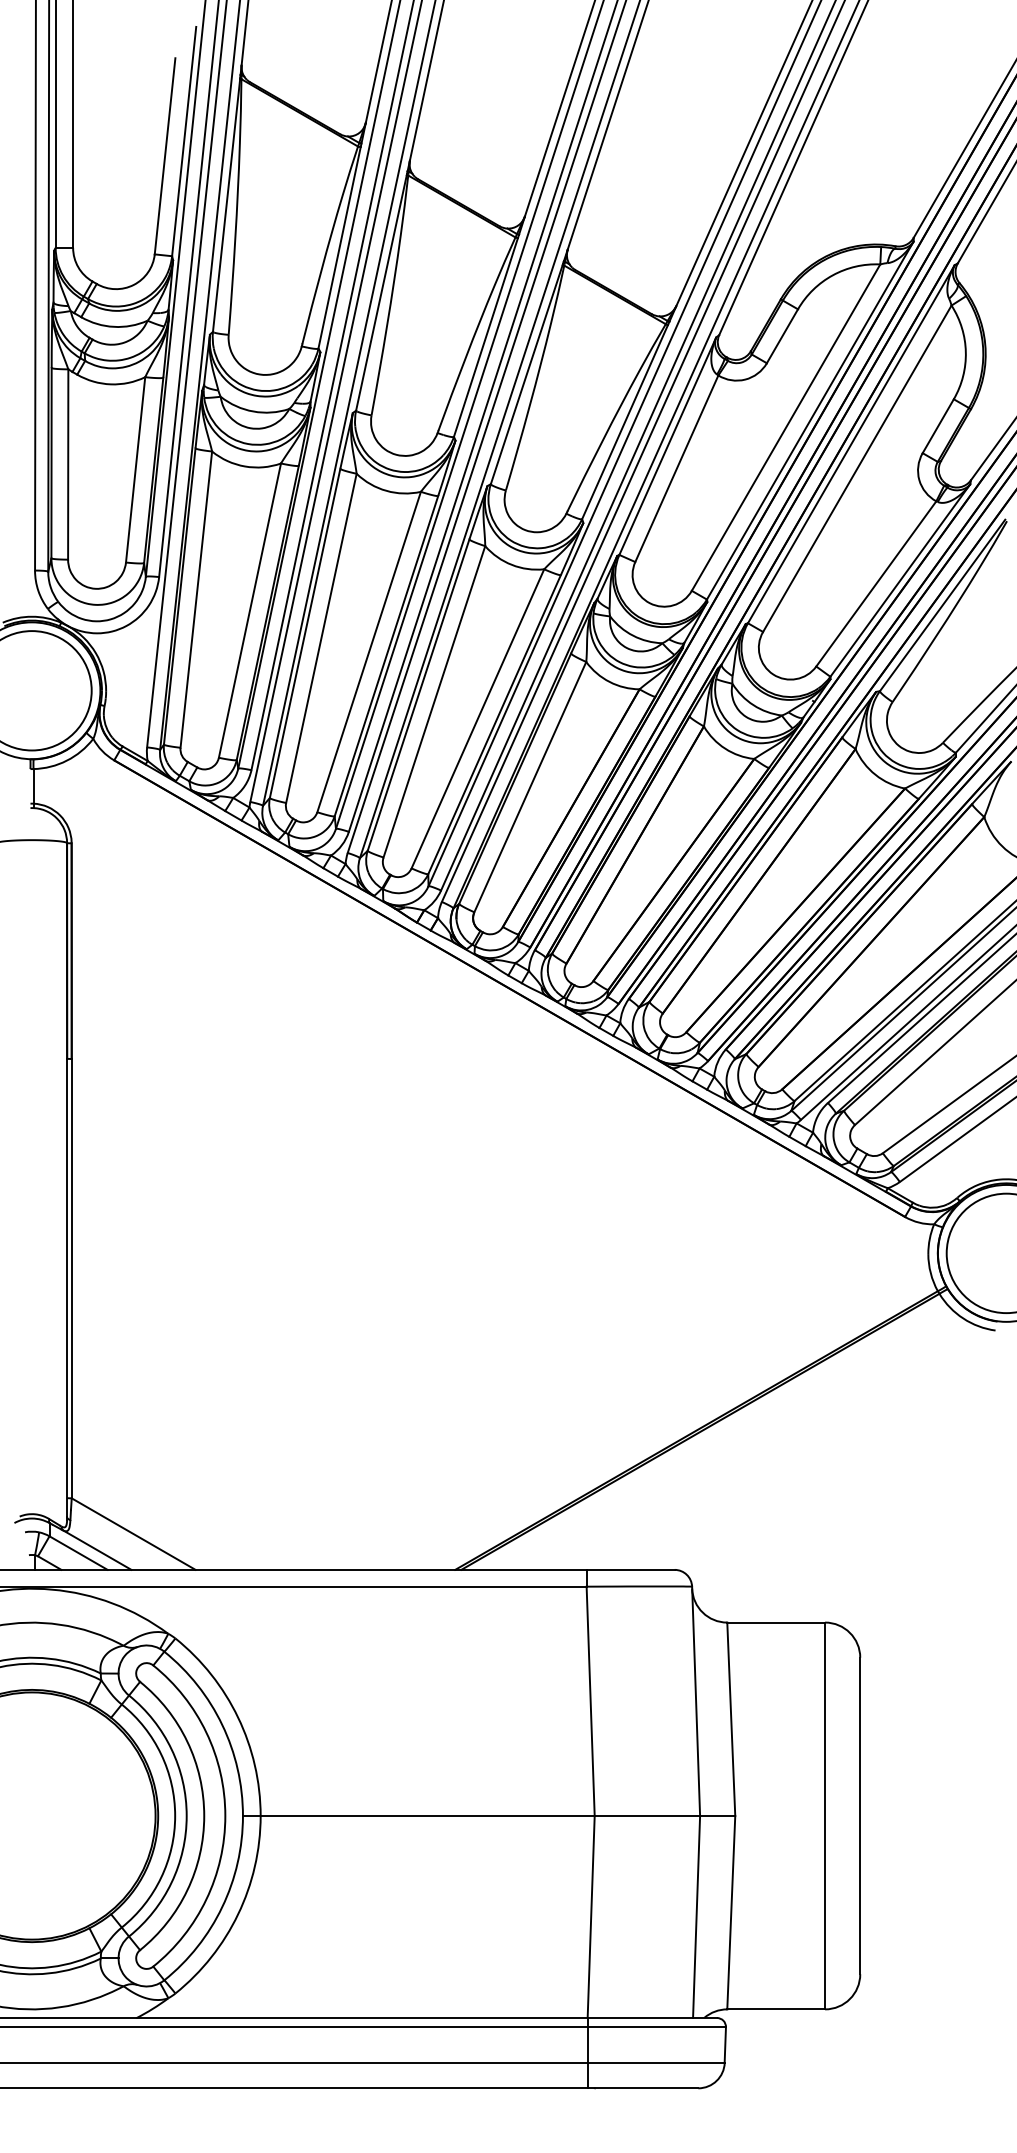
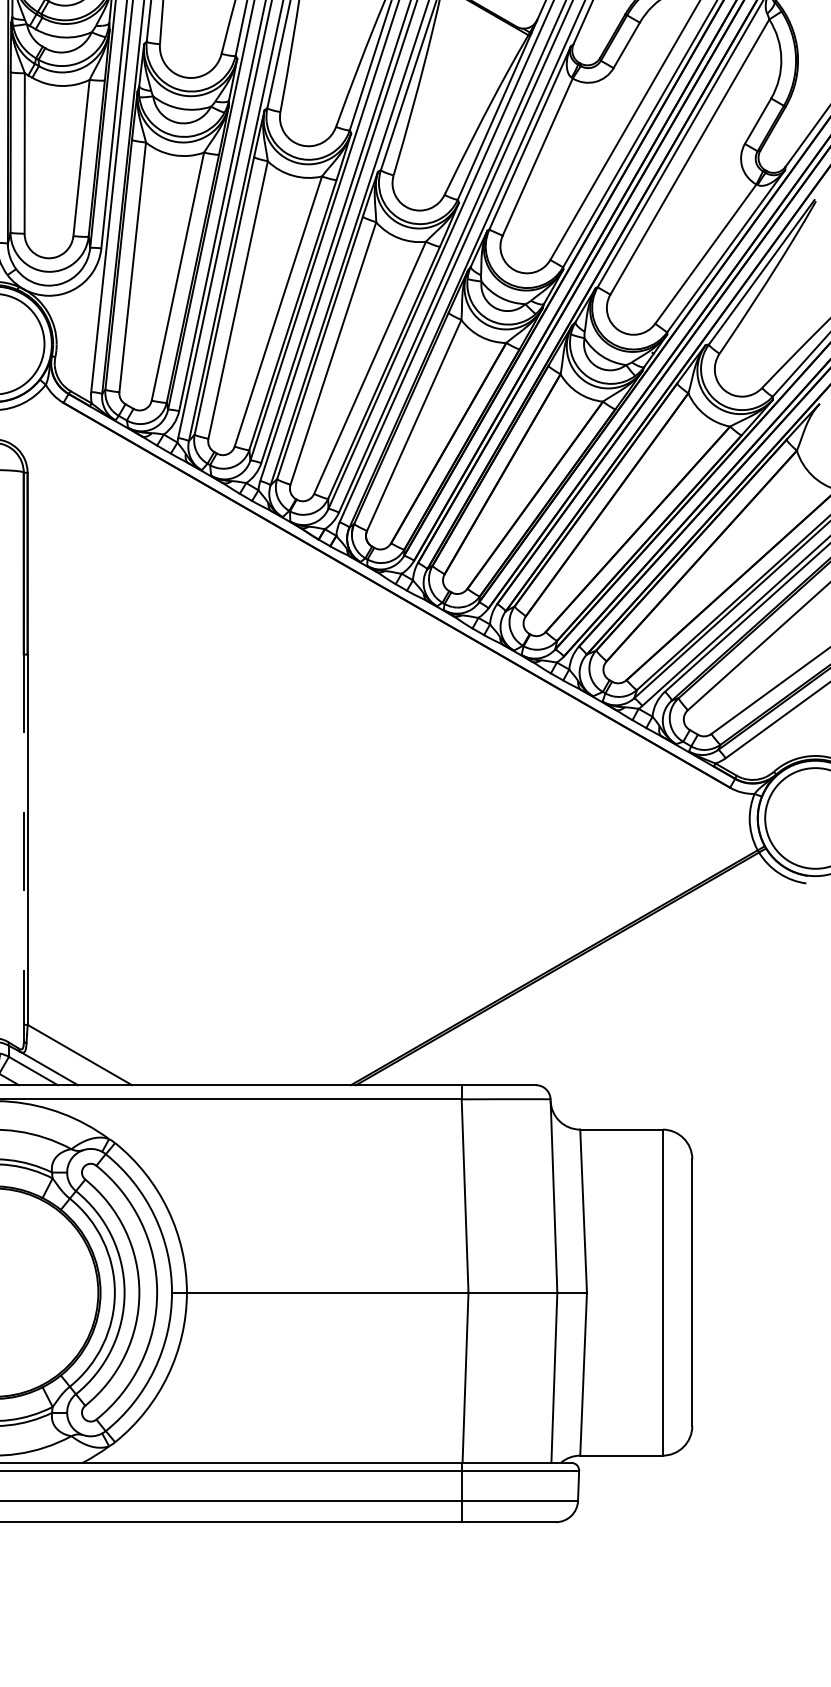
line: (67, 1288) -> (24, 848), solid -> dashed

